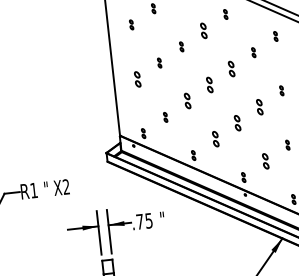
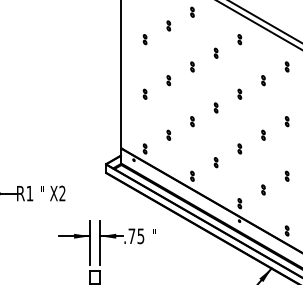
part: (202, 29) -> (215, 52), size x0.62
part: (231, 68) -> (239, 93), size x0.62
part: (136, 78) -> (144, 93), size x0.62
part: (209, 84) -> (215, 107), size x0.62
part: (187, 101) -> (192, 121), size x0.62
part: (259, 106) -> (263, 134), size x0.62
part: (237, 122) -> (239, 148), size x0.62
part: (215, 139) -> (215, 162), size x0.62
part: (265, 160) -> (263, 189), size x0.62

